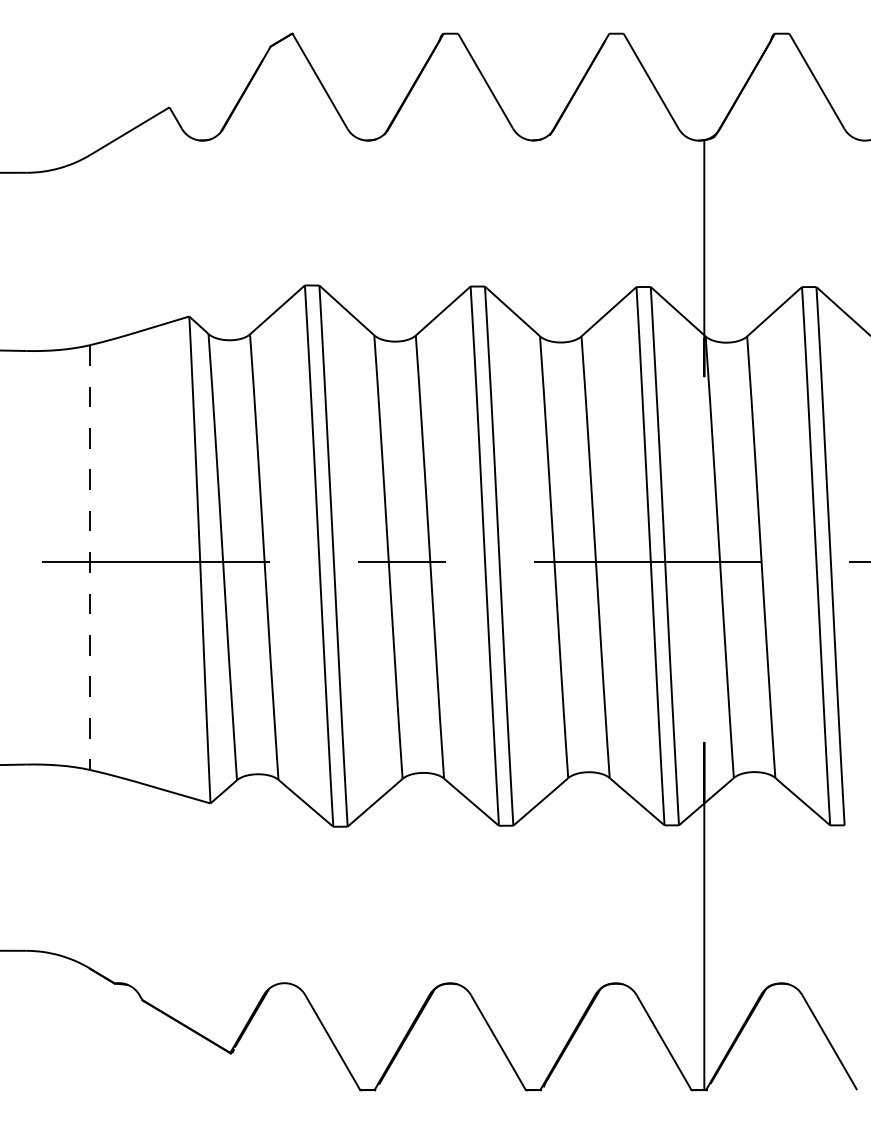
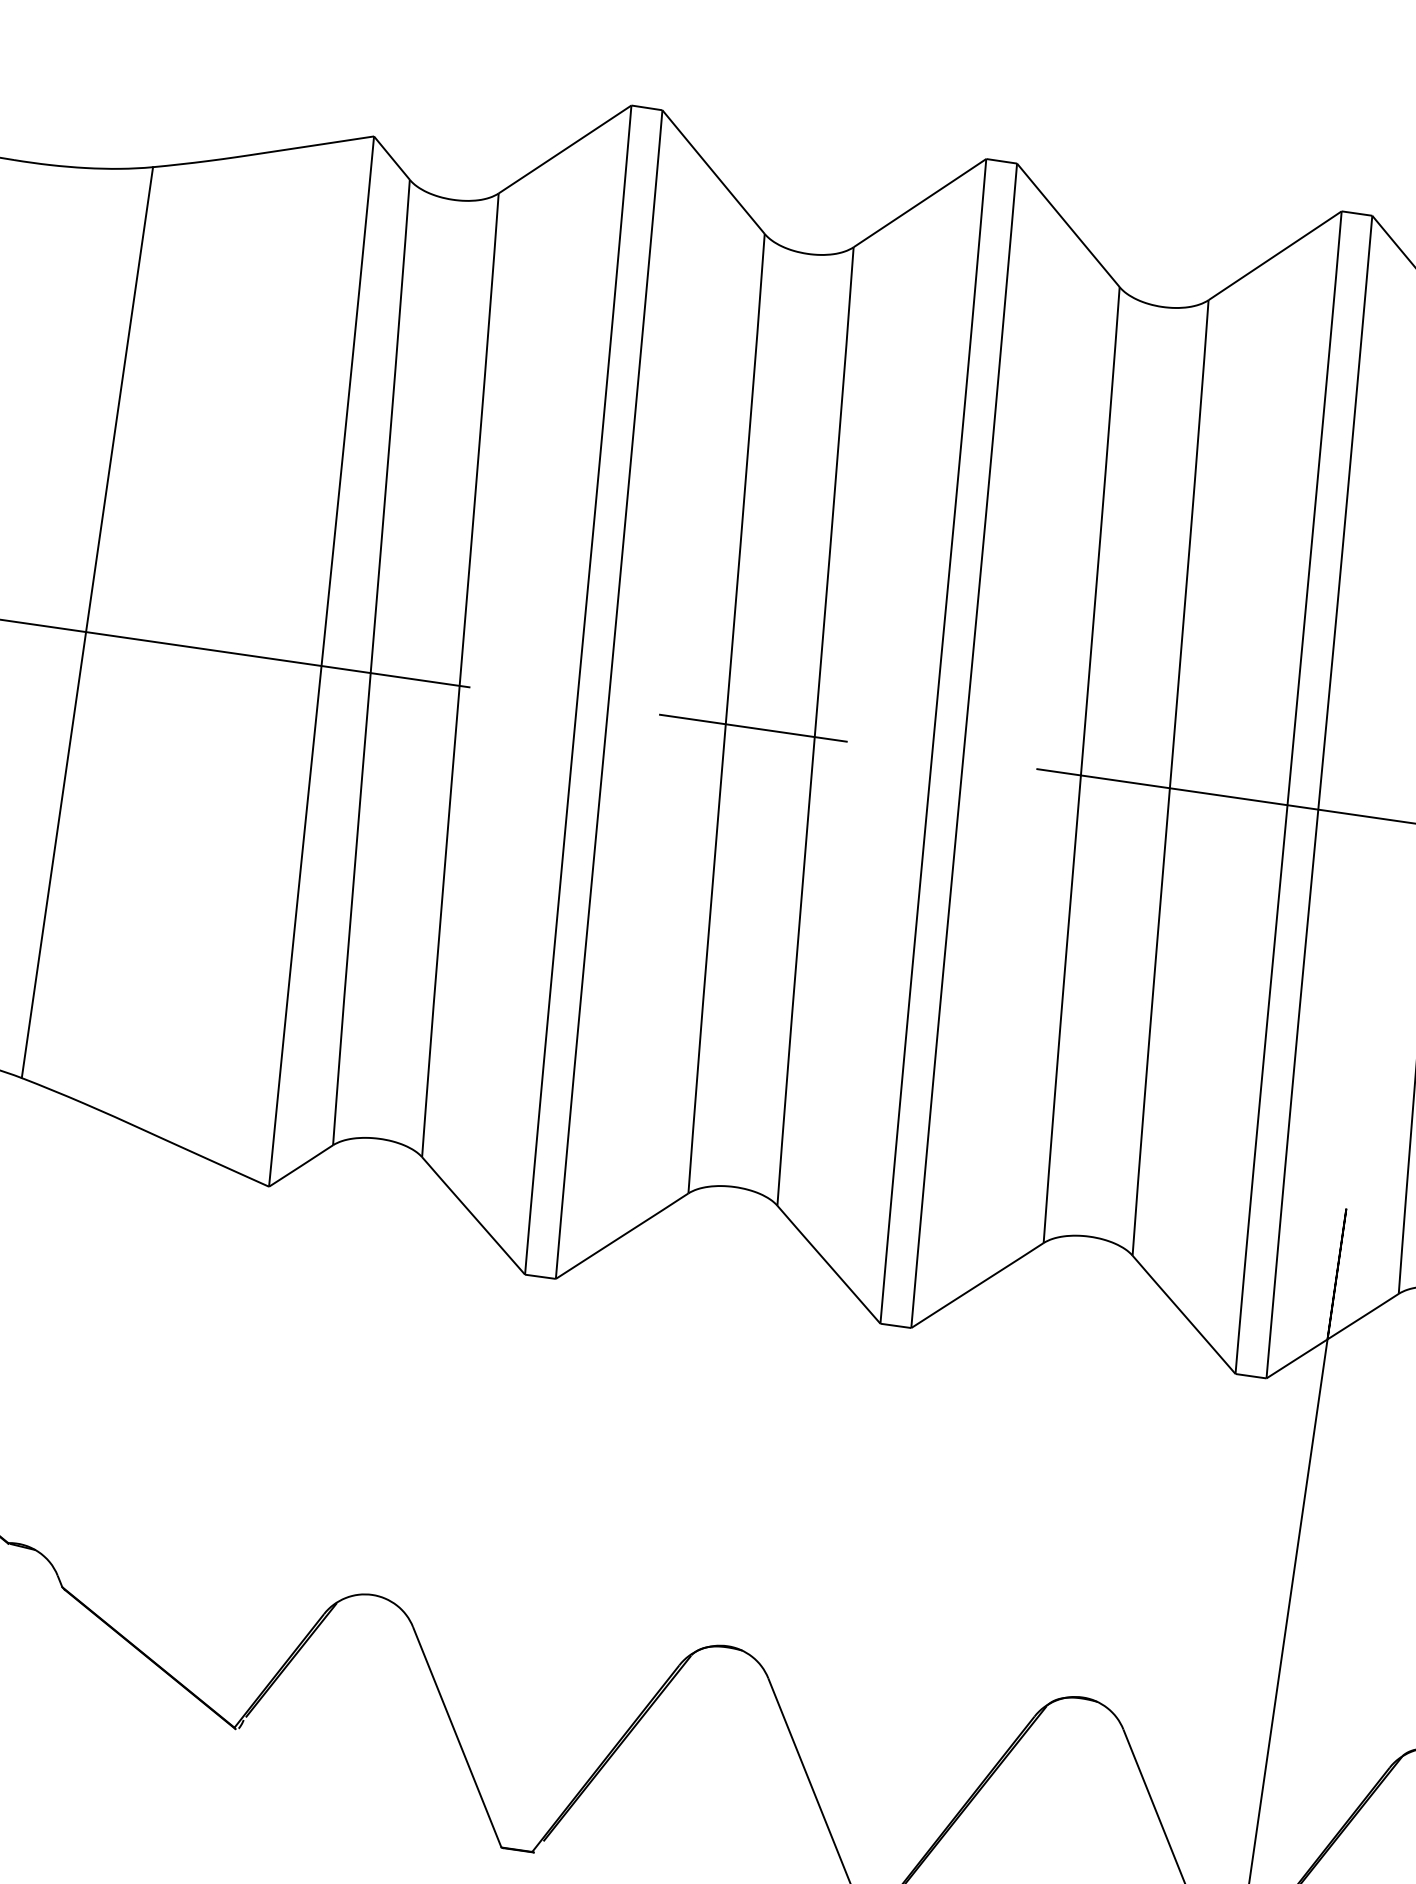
line: (90, 558) -> (87, 624), dashed -> solid

